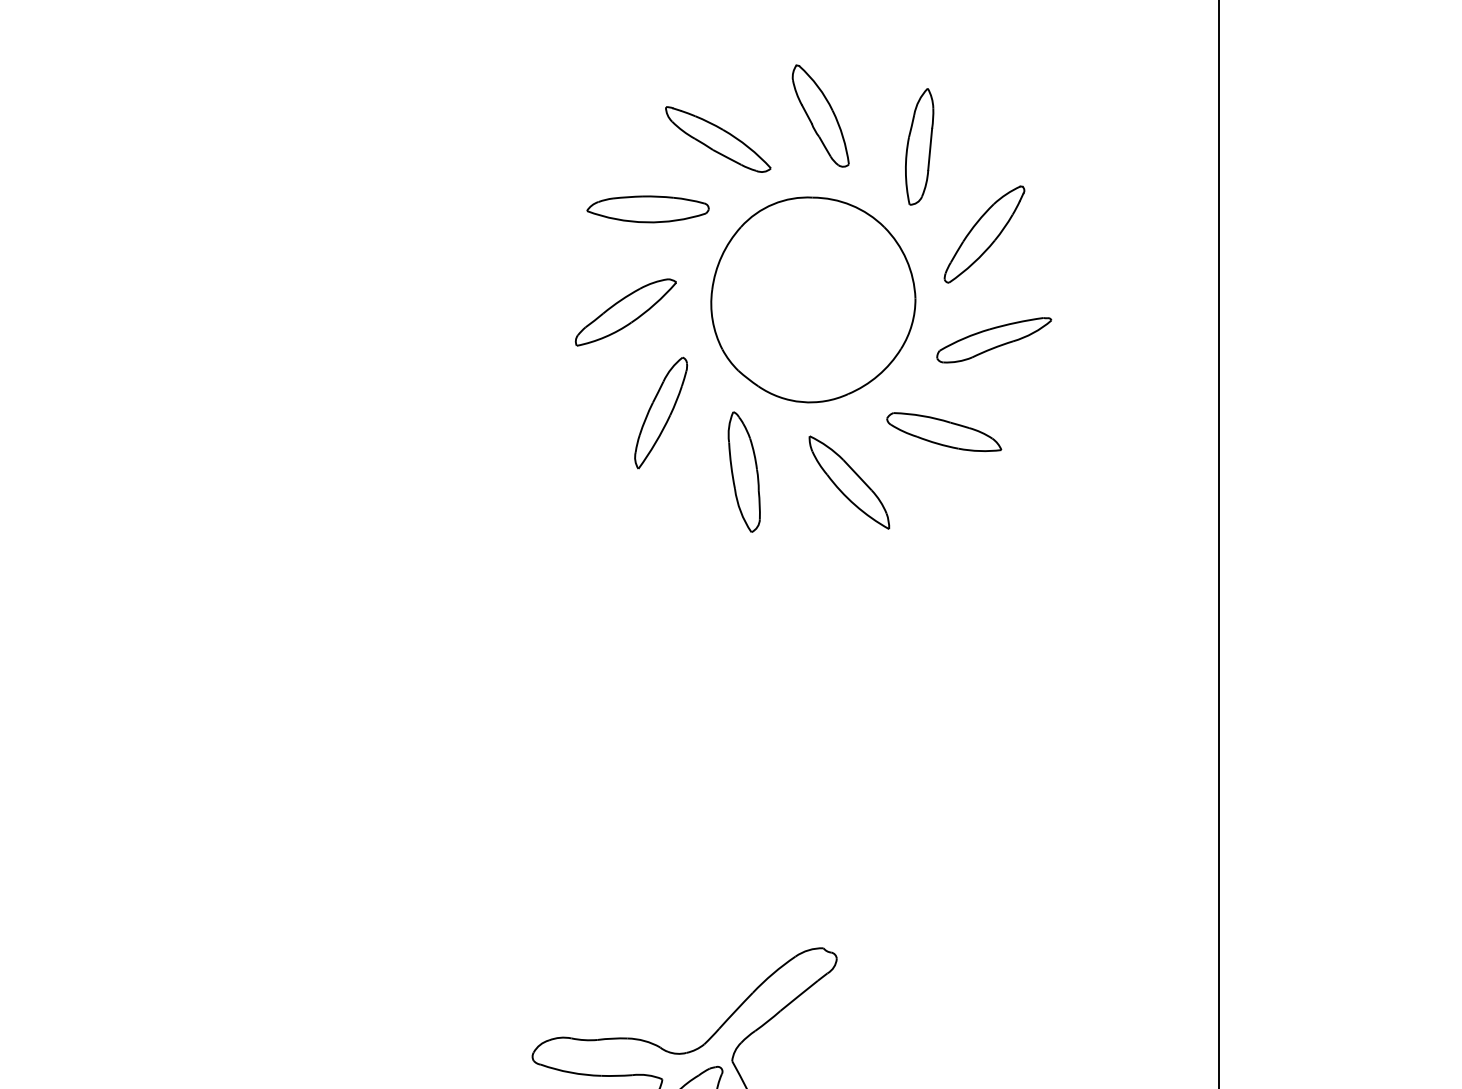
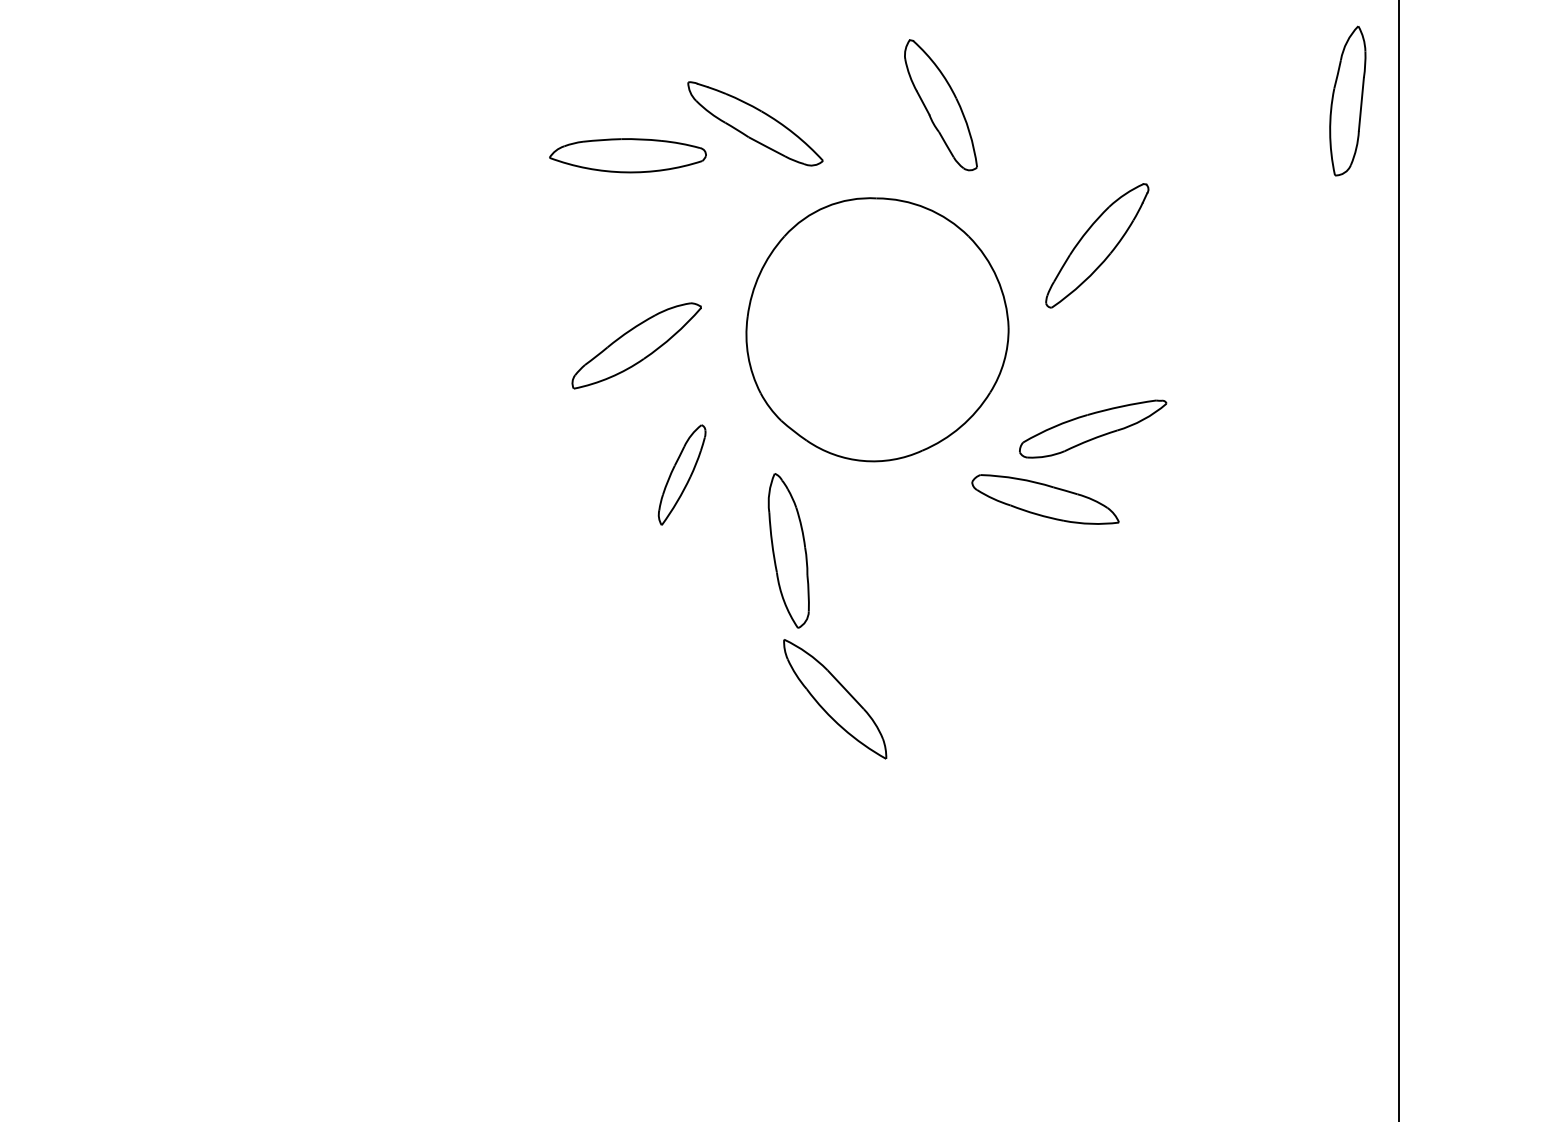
part: (820, 115) -> (940, 104), moved
part: (919, 146) -> (1347, 100), moved
part: (647, 209) -> (627, 155), moved
part: (994, 340) -> (1093, 429), moved
part: (661, 412) -> (682, 474), size x0.7
part: (849, 482) -> (835, 699), moved

